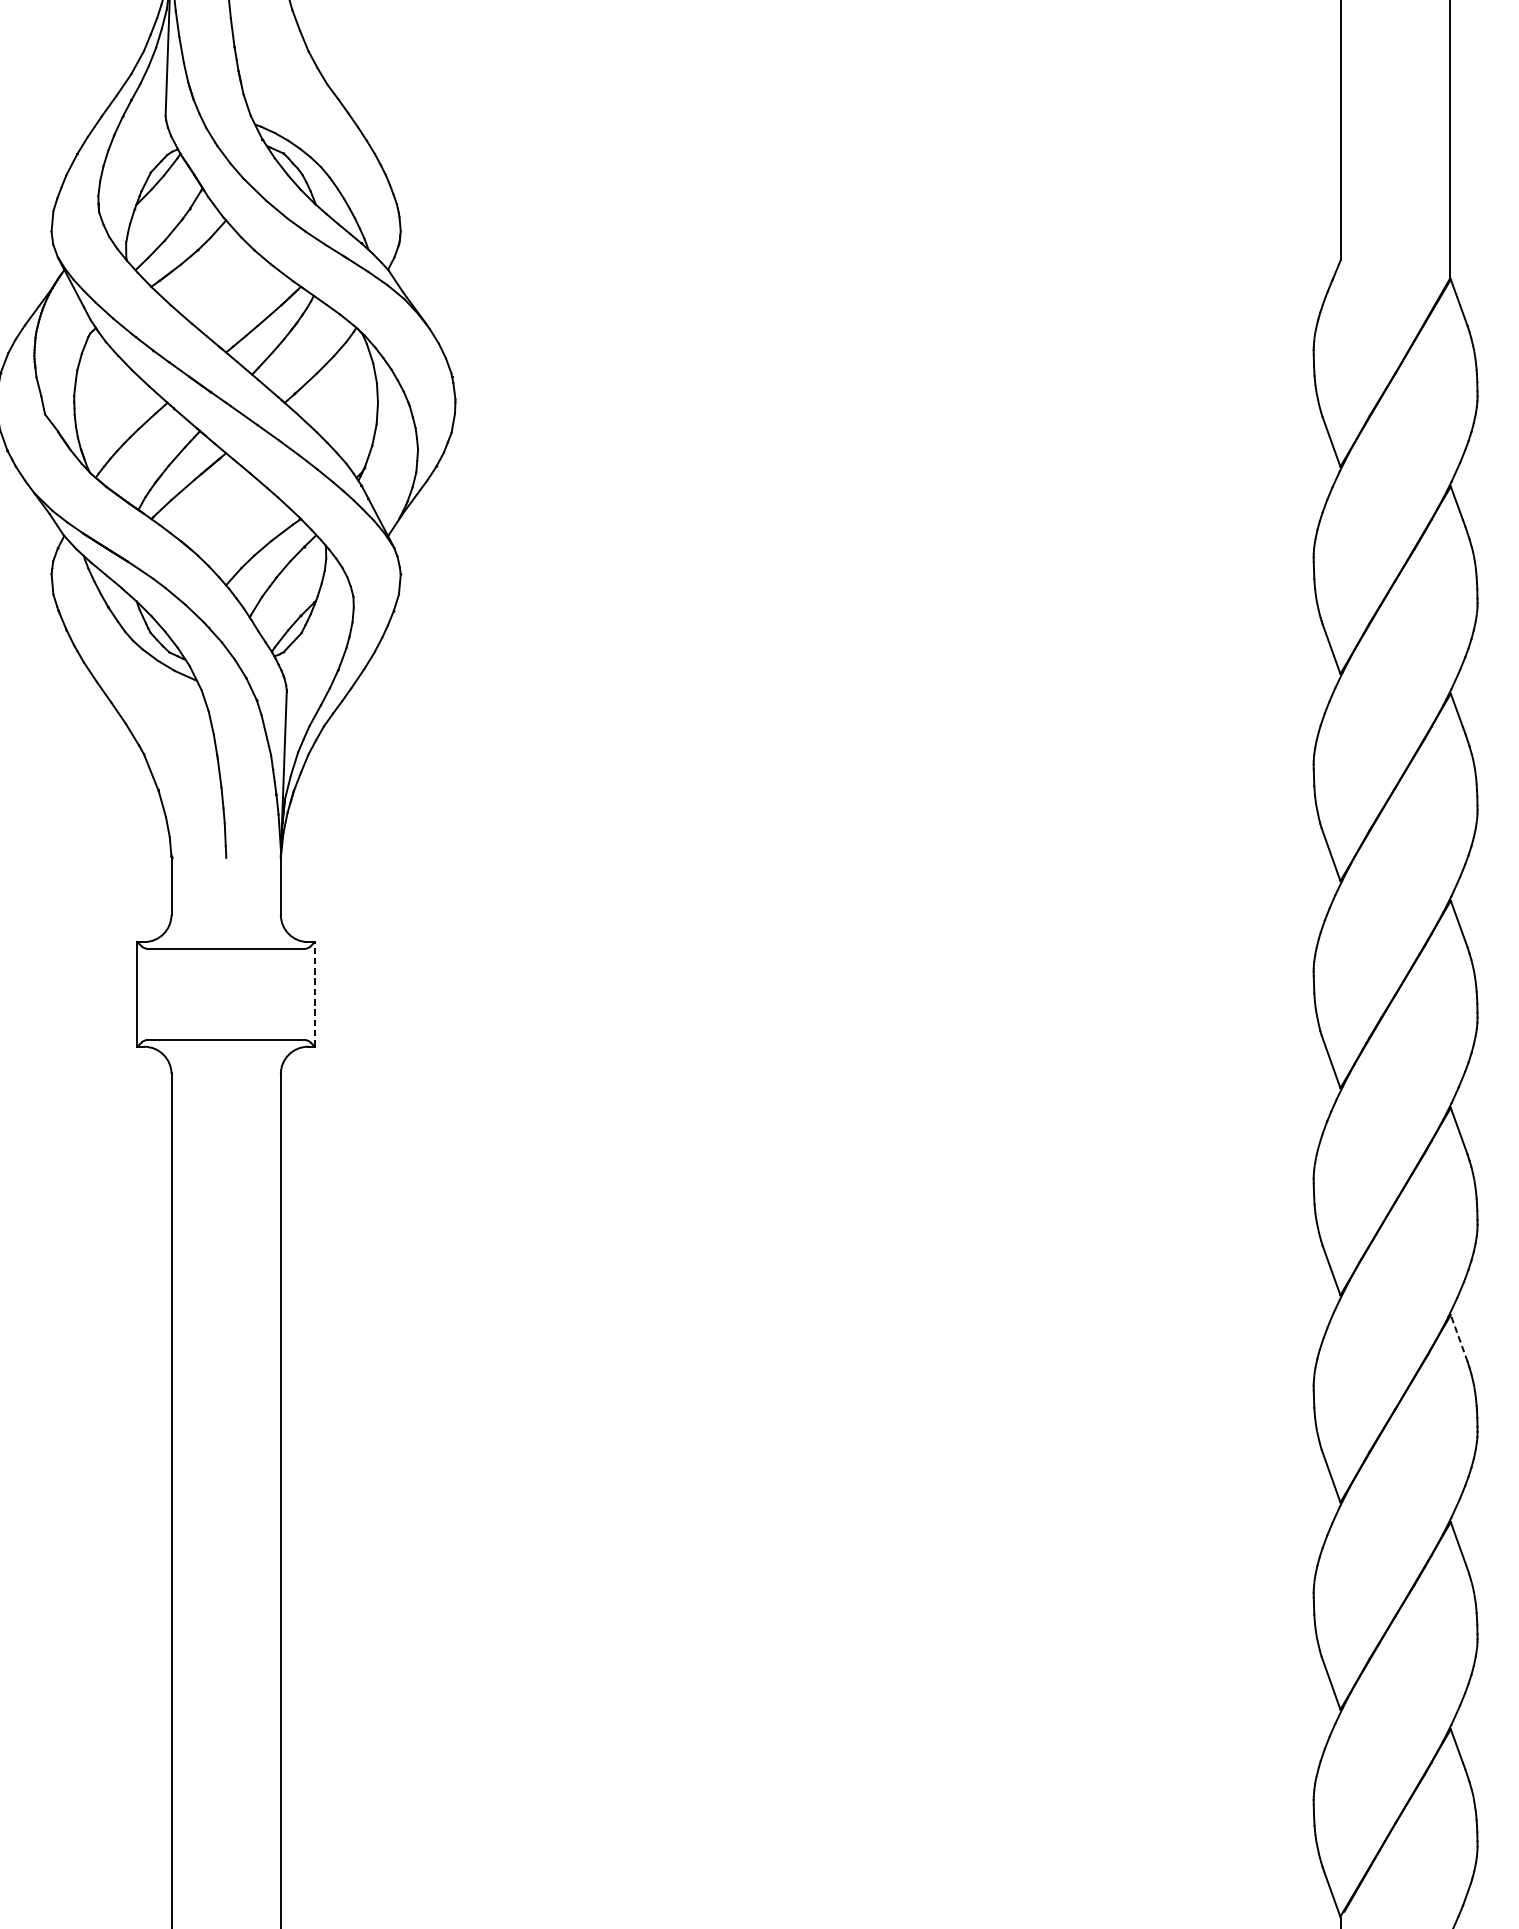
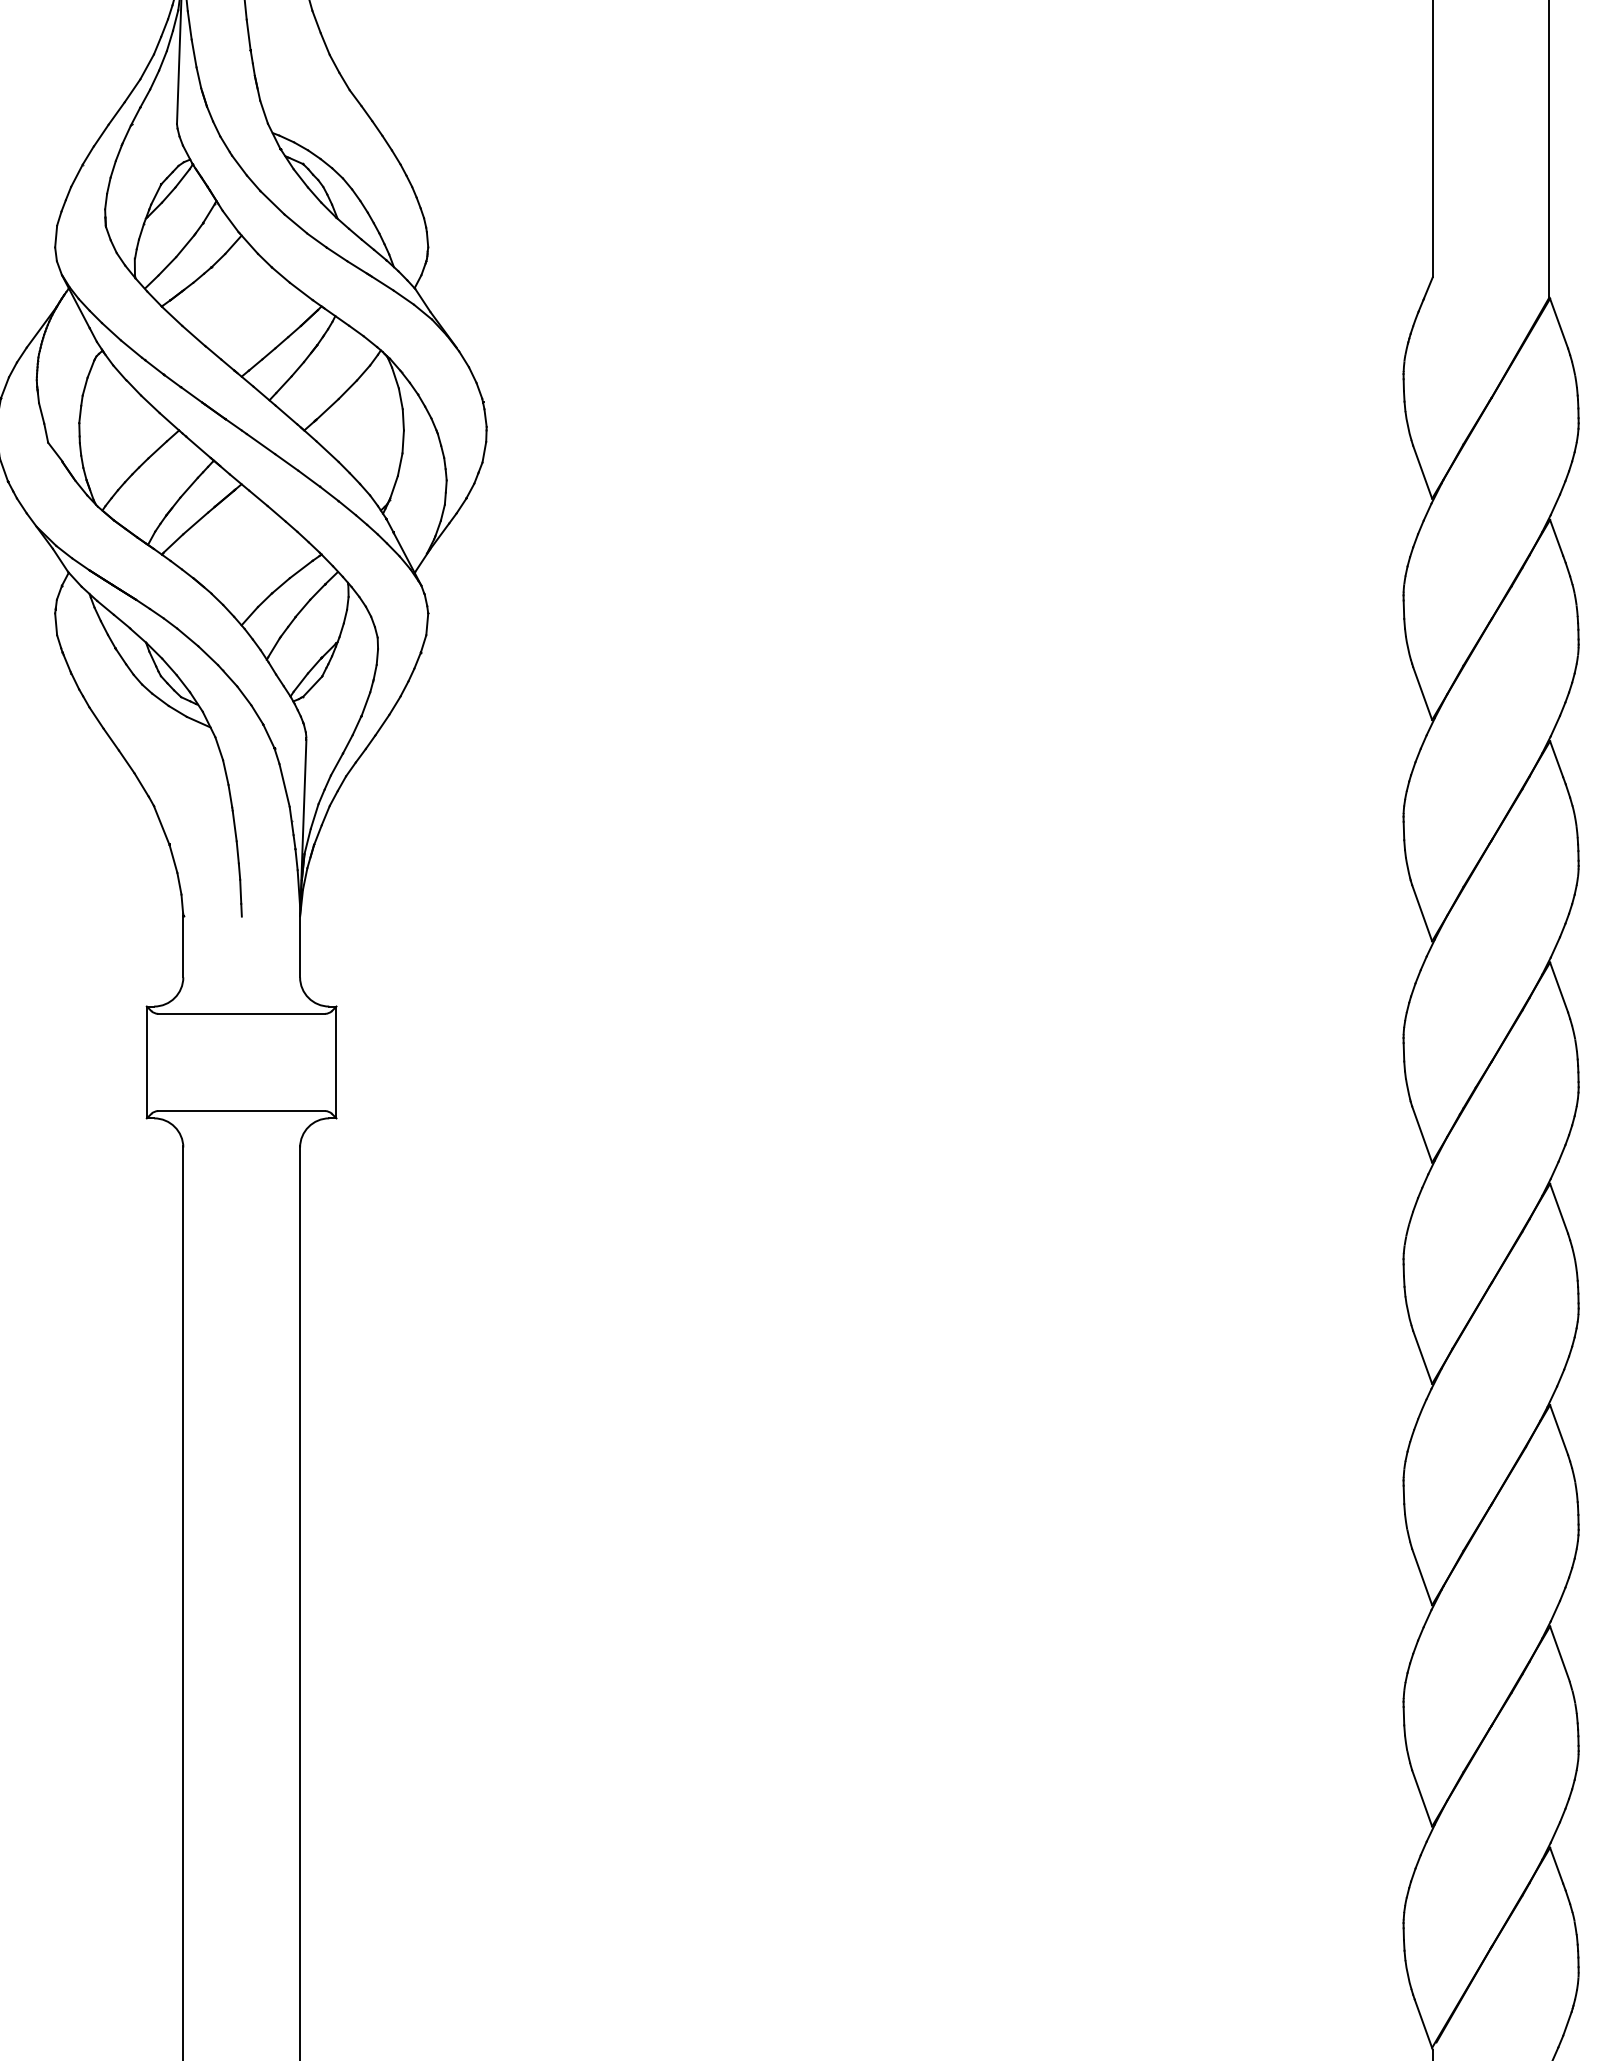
line: (314, 994) -> (336, 1062), dashed -> solid
line: (1459, 1338) -> (1559, 1430), dashed -> solid

